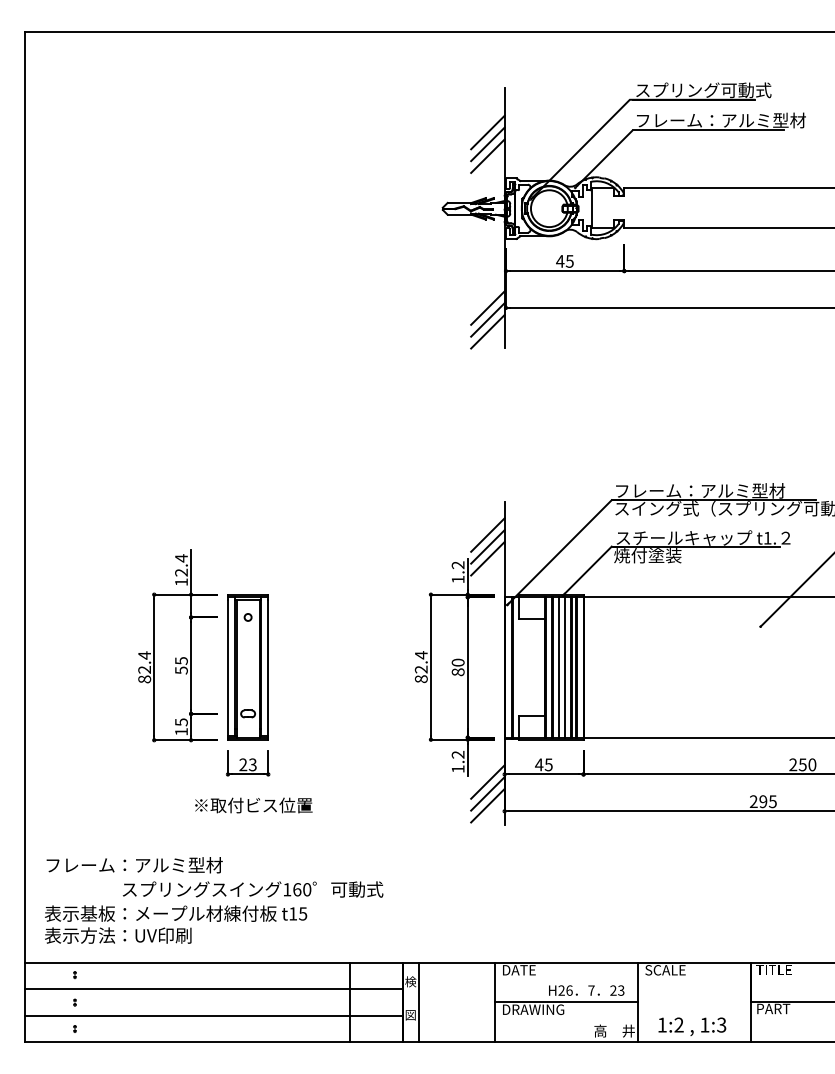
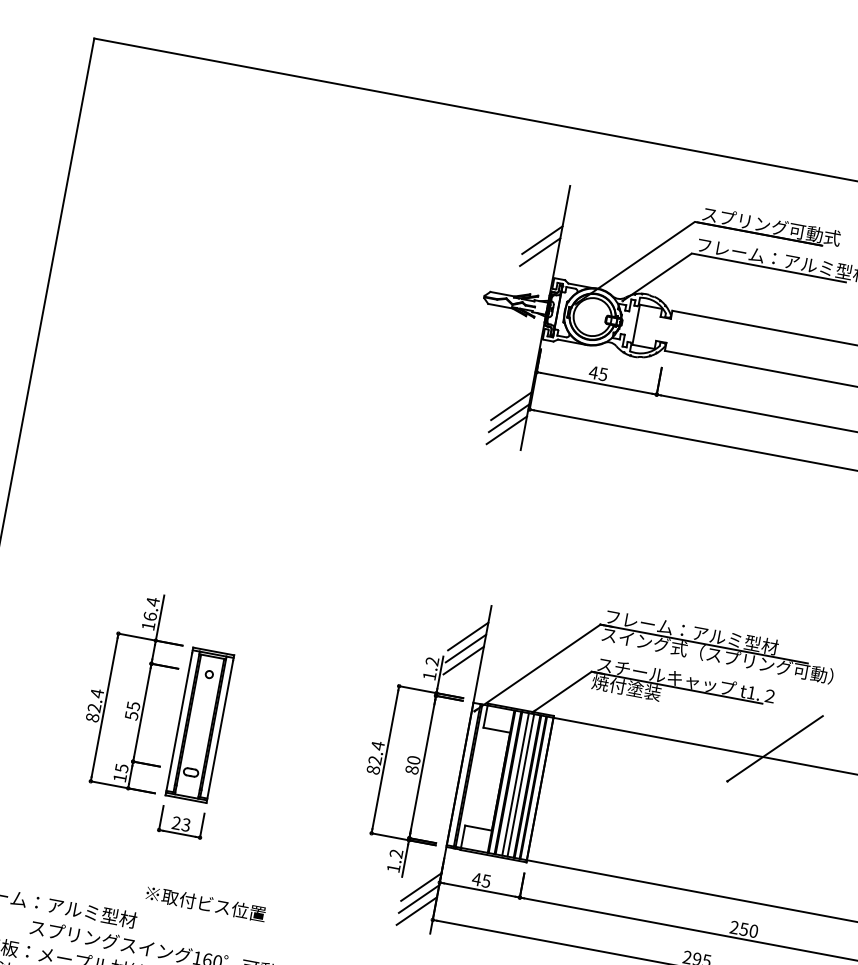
line: (487, 132) -> (544, 228), removed
text: (181, 572) -> (150, 616), 12.4 -> 16.4
text: (253, 805) -> (205, 903), moved

